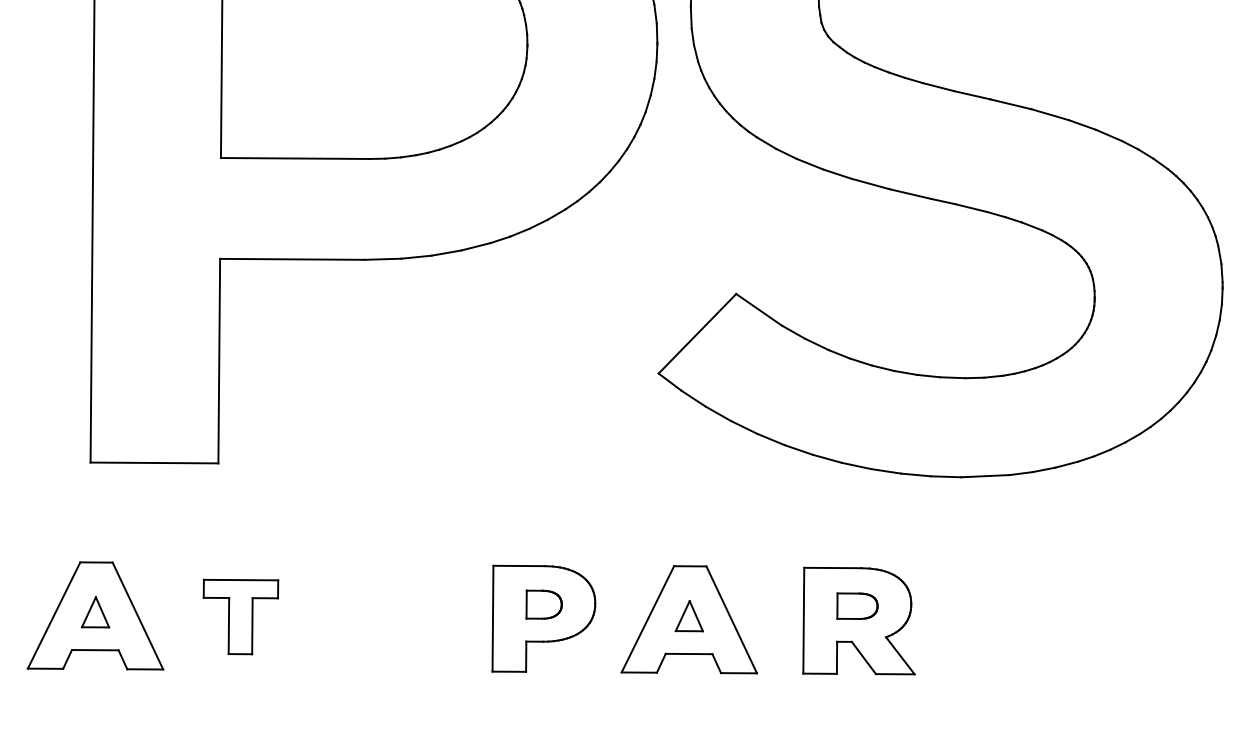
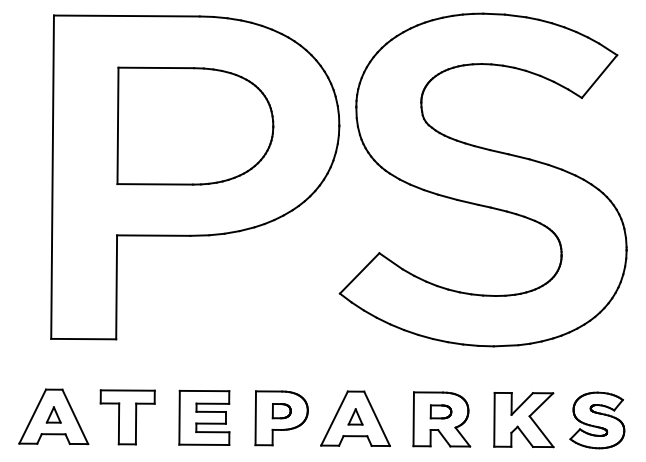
part: (240, 617) -> (127, 417), size x1.43
part: (392, 617) -> (204, 417), added
part: (1019, 623) -> (523, 420), added
part: (1165, 623) -> (597, 420), added

